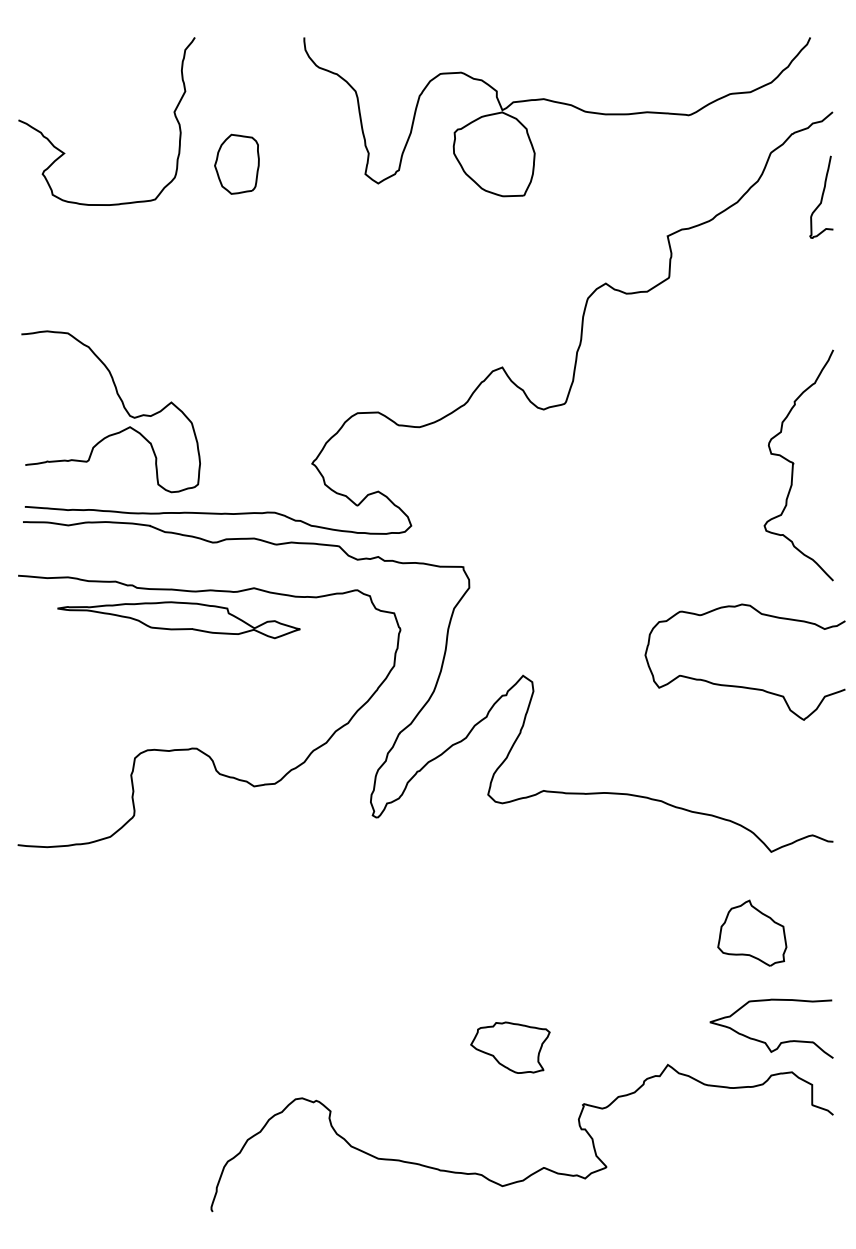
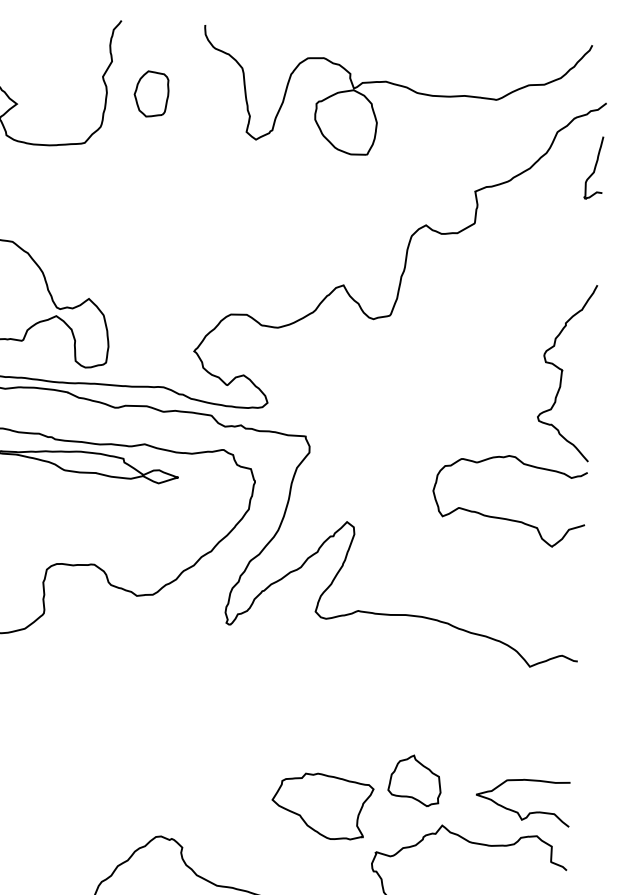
part: (236, 163) -> (151, 93), moved
curve: (738, 685) -> (503, 517), moved
part: (752, 932) -> (415, 780), moved
part: (510, 1047) -> (322, 805), size x1.67

